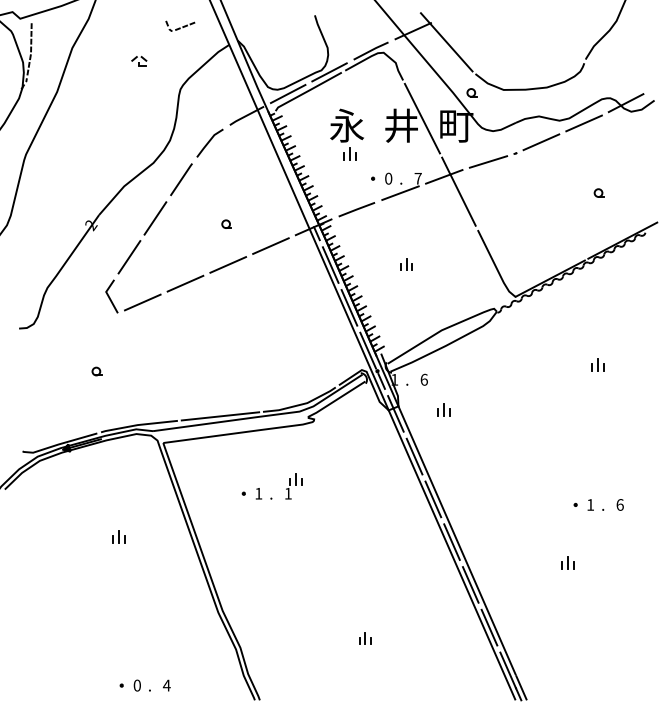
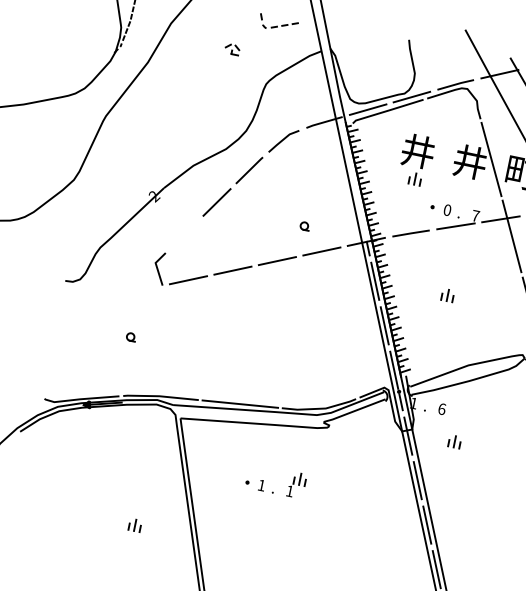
part: (180, 25) -> (278, 23), size x1.4
text: (347, 125) -> (418, 151), 永 -> 井
part: (226, 223) -> (304, 225), moved
line: (129, 257) -> (184, 234), removed
part: (118, 536) -> (134, 524), moved

